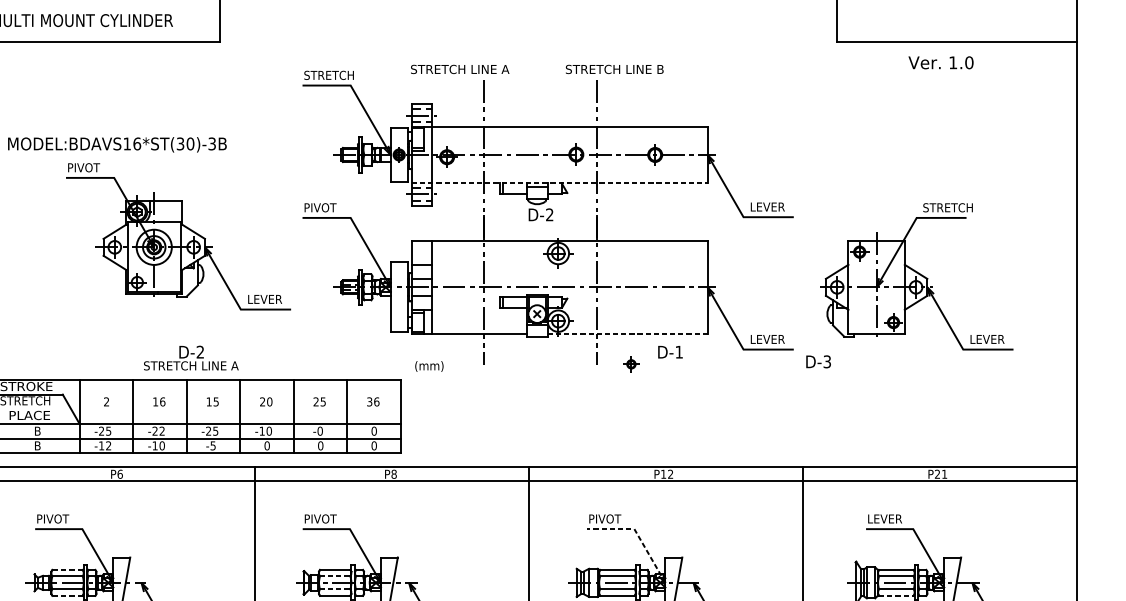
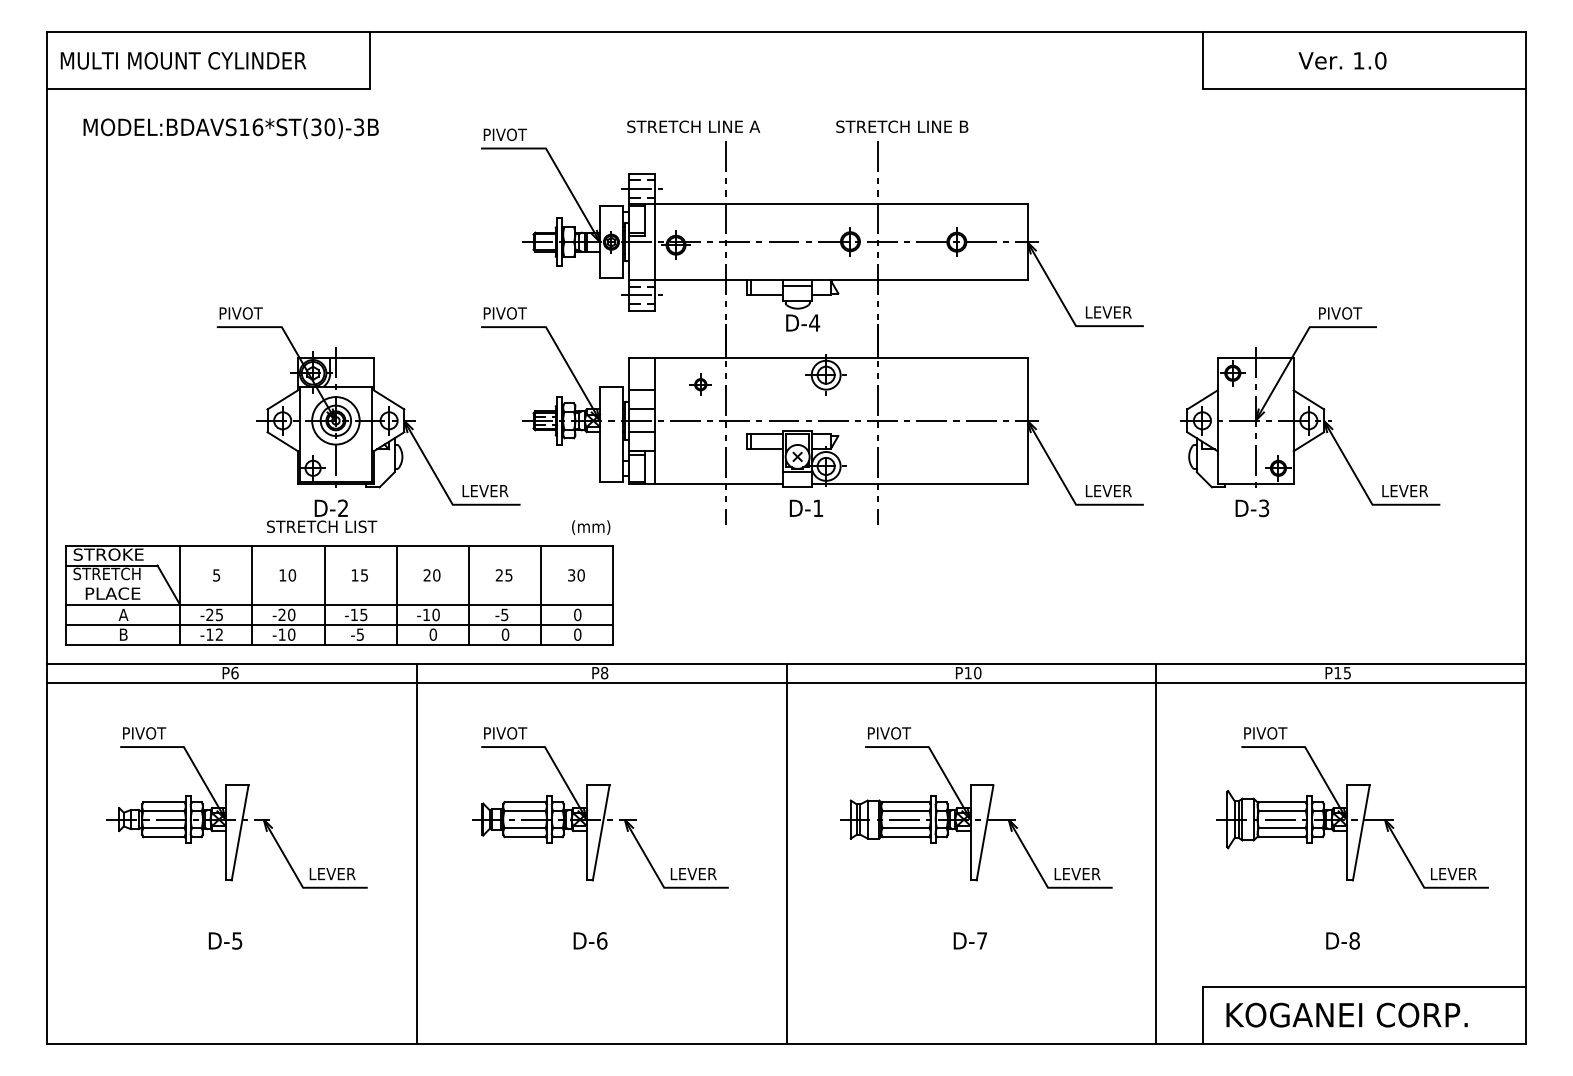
text: (940, 62) -> (1342, 60), moved
text: (328, 75) -> (516, 134), STRETCH -> PIVOT
text: (116, 144) -> (230, 128), moved
line: (560, 183) -> (828, 280), dashed -> solid
text: (947, 207) -> (1351, 313), STRETCH -> PIVOT
text: (549, 214) -> (814, 322), D-2 -> D-4
part: (178, 236) -> (368, 406), moved
line: (627, 333) -> (919, 483), dashed -> solid
text: (670, 351) -> (806, 507), moved
text: (818, 361) -> (1252, 508), moved
part: (631, 364) -> (700, 384), moved
text: (225, 365) -> (376, 526), STRETCH LINE A -> STRETCH LIST
text: (429, 366) -> (591, 527), moved
text: (106, 401) -> (216, 575), 2 -> 5
text: (162, 401) -> (292, 575), 16 -> 10
text: (376, 401) -> (580, 575), 36 -> 30
text: (37, 430) -> (123, 614), B -> A
text: (162, 430) -> (291, 614), -22 -> -20
text: (208, 430) -> (353, 614), -25 -> -15
text: (319, 430) -> (504, 614), -0 -> -5
text: (670, 473) -> (977, 672), P12 -> P10
text: (940, 473) -> (1342, 672), P21 -> P15
text: (885, 519) -> (1267, 733), LEVER -> PIVOT
line: (637, 534) -> (933, 754), dashed -> solid
line: (67, 570) -> (163, 802), dashed -> solid
line: (335, 576) -> (525, 810), dashed -> solid
line: (335, 589) -> (525, 828), dashed -> solid
line: (67, 596) -> (163, 837), dashed -> solid
line: (896, 596) -> (1282, 837), dashed -> solid

